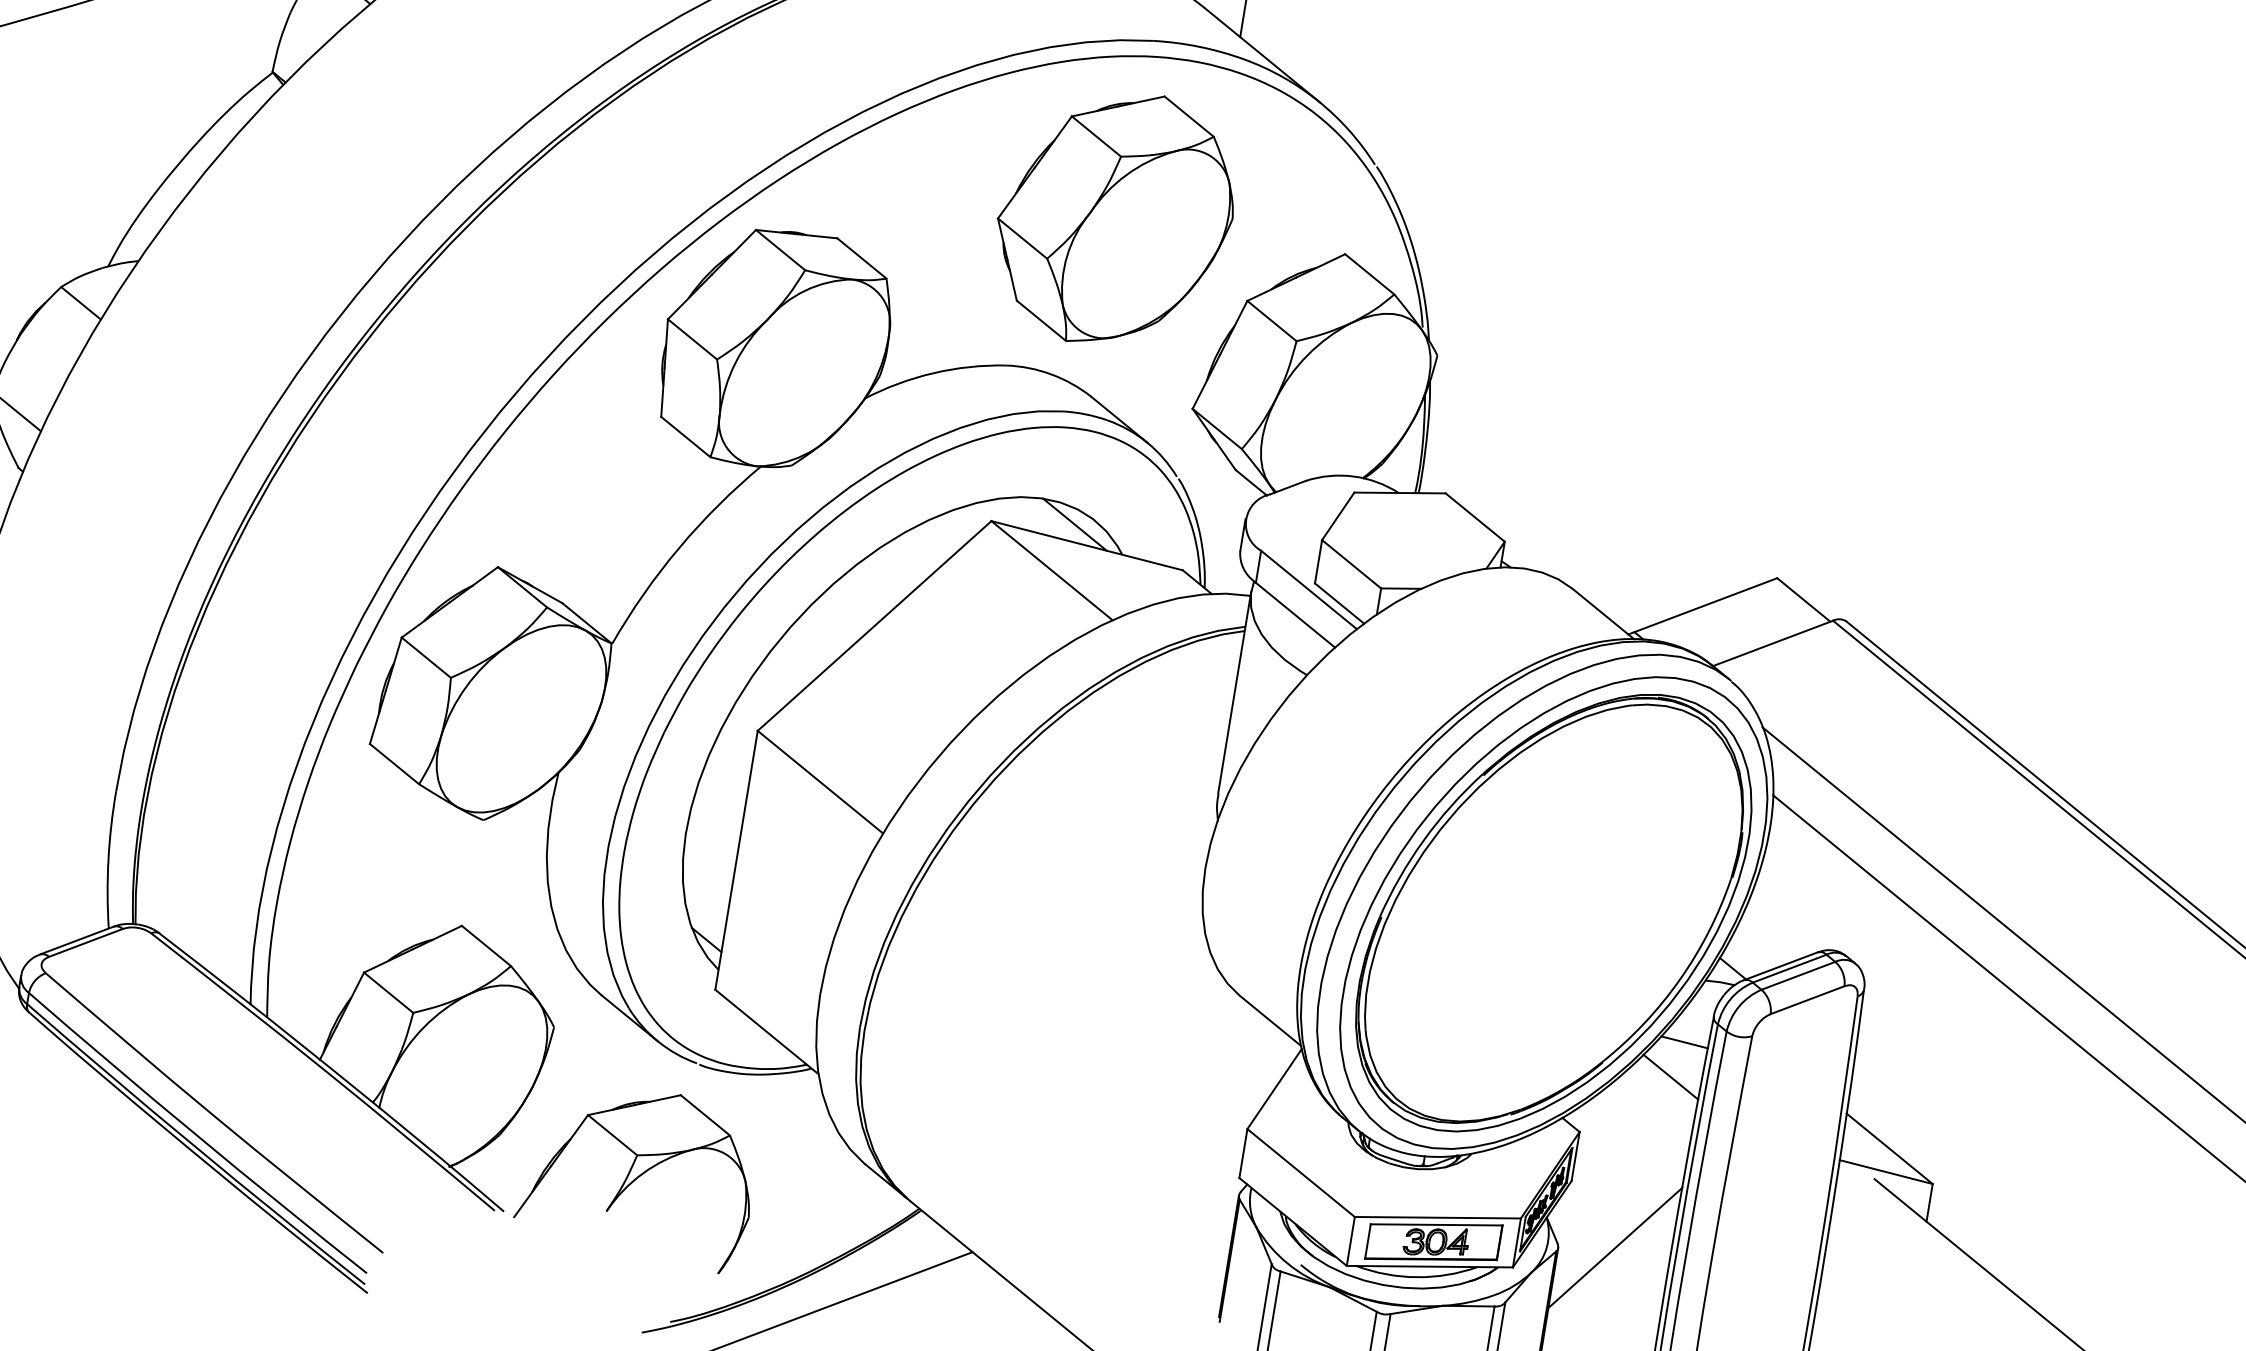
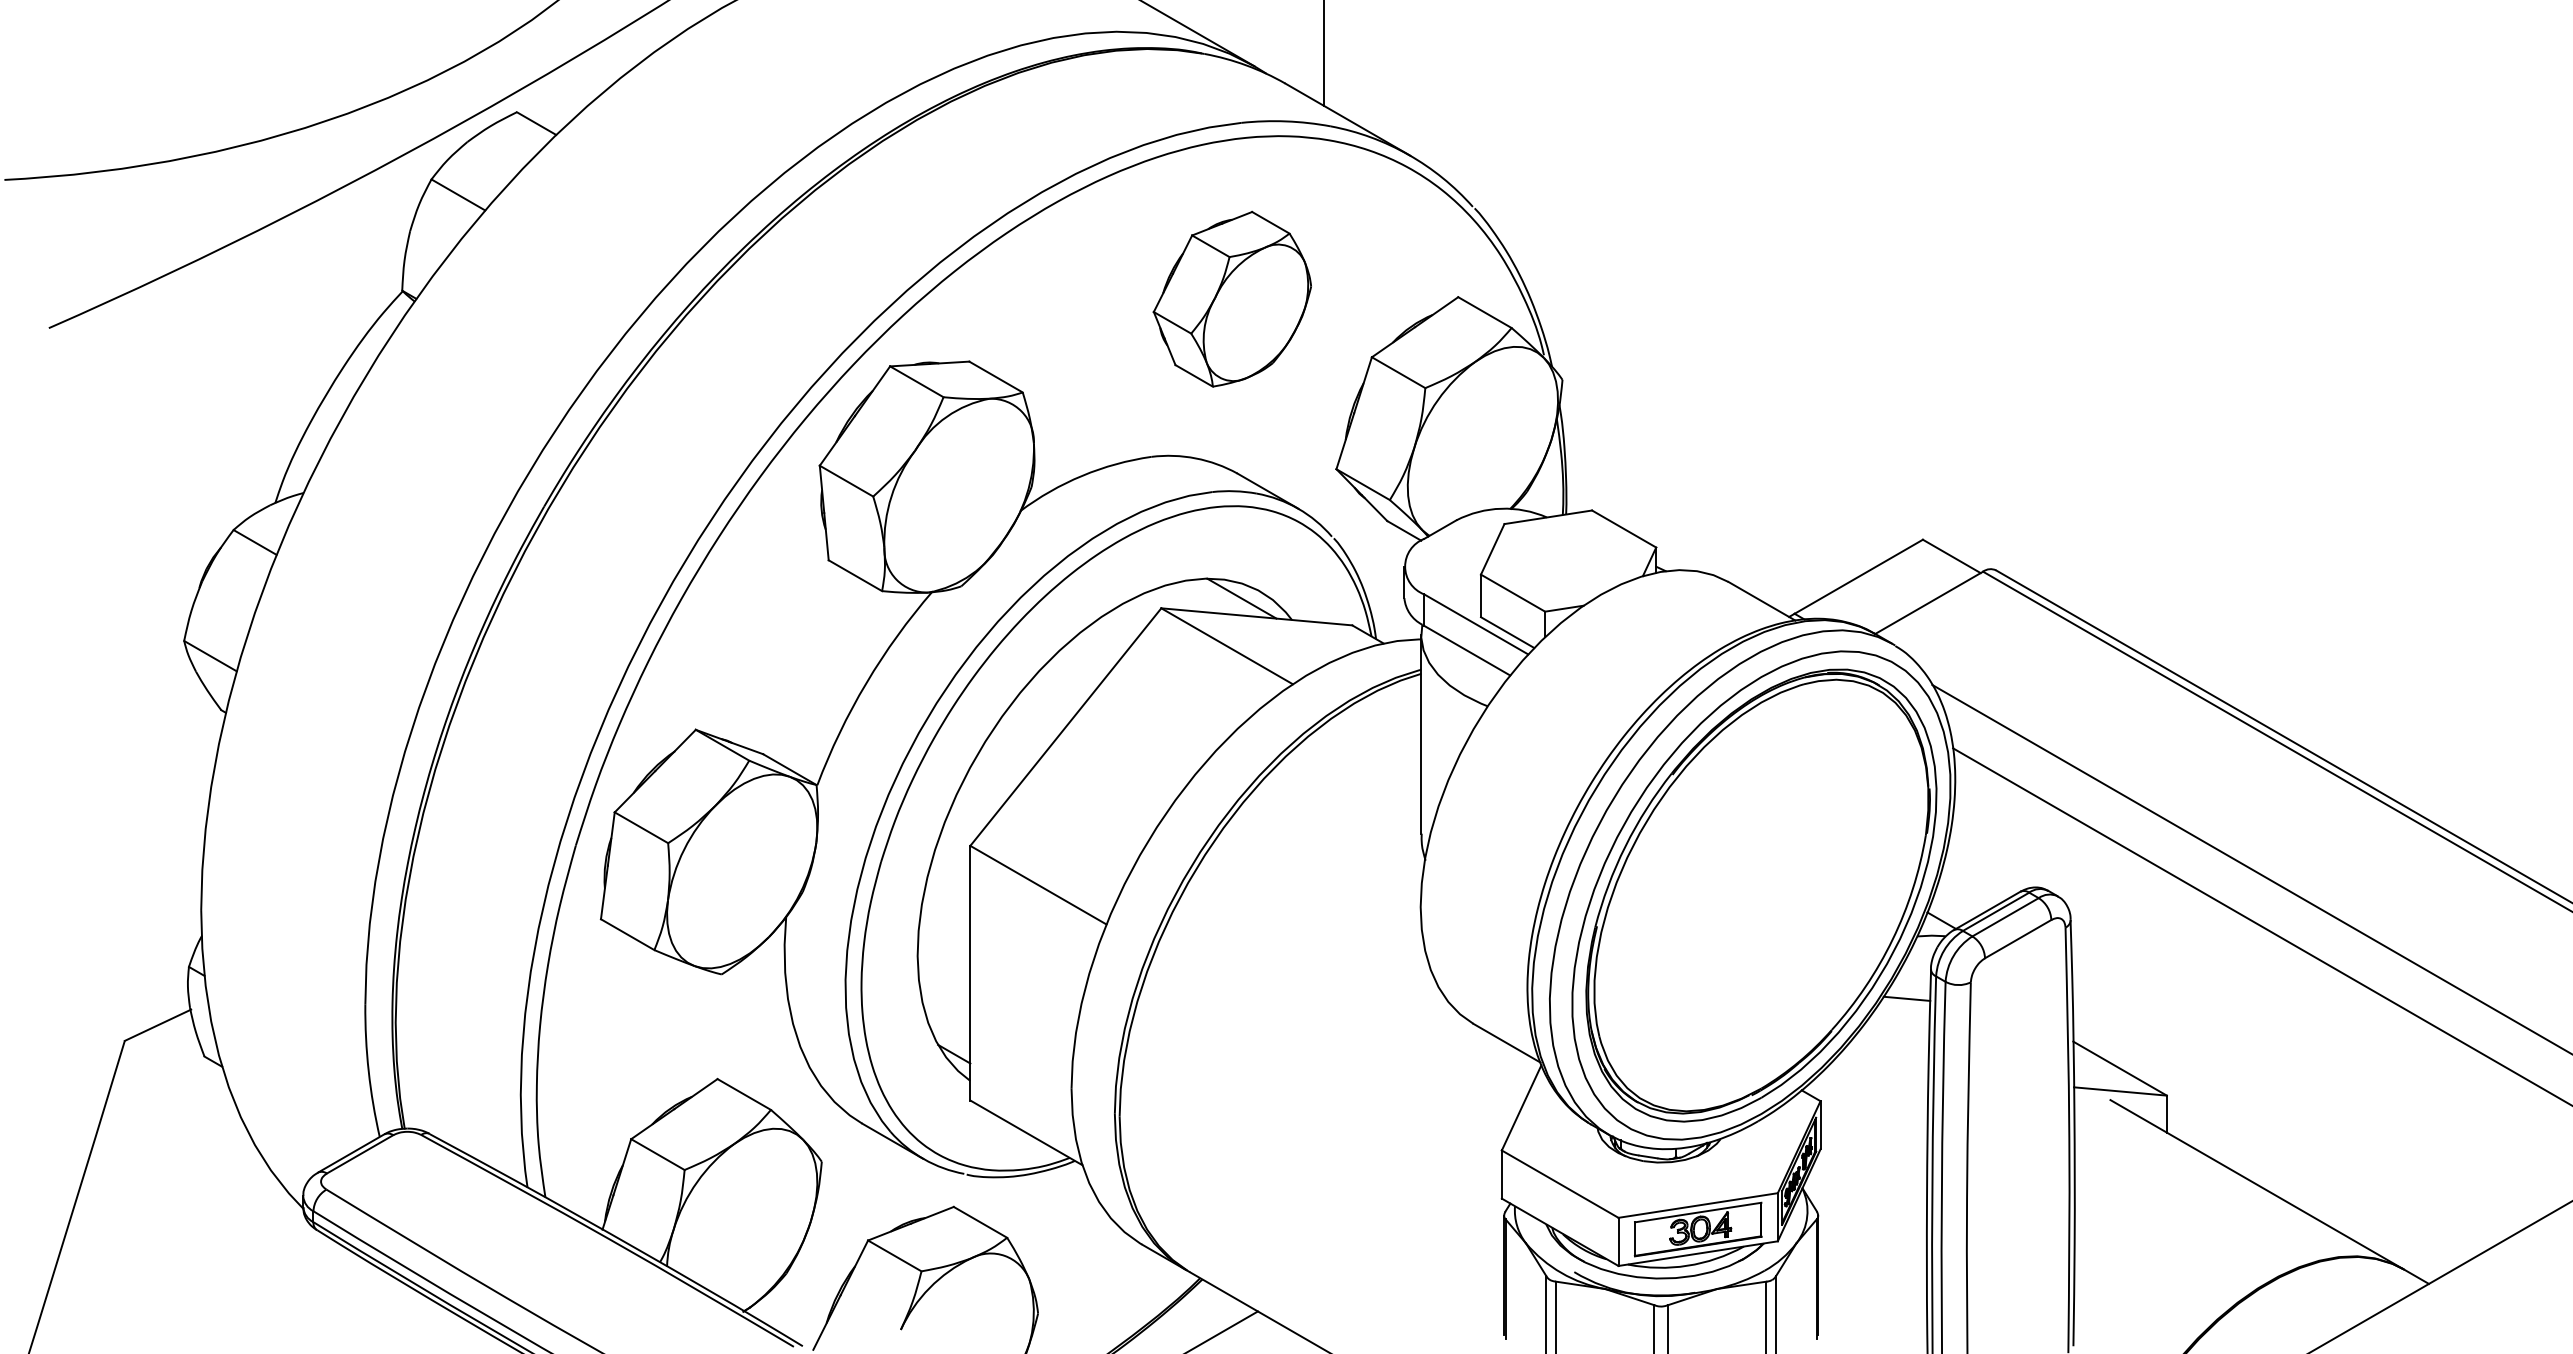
part: (1115, 218) -> (1232, 299), size x0.7
line: (1670, 1077) -> (1898, 1034), removed
line: (1614, 1247) -> (1872, 1206), removed

